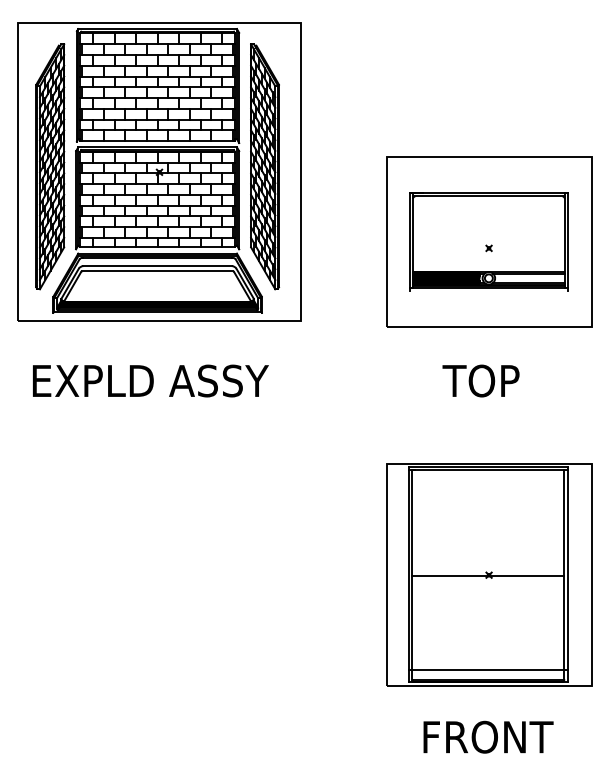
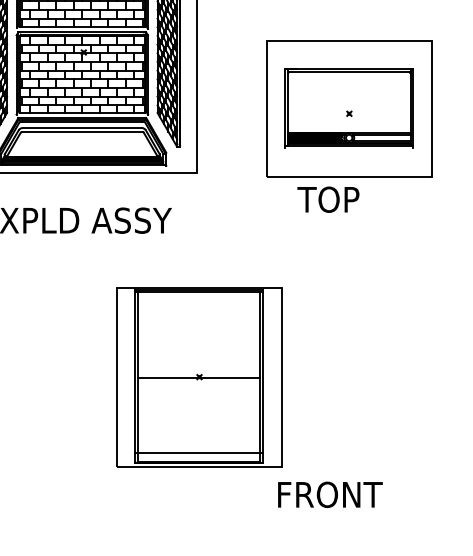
text: (480, 380) -> (327, 199), moved
part: (489, 574) -> (199, 376), moved
text: (488, 736) -> (330, 494), moved

